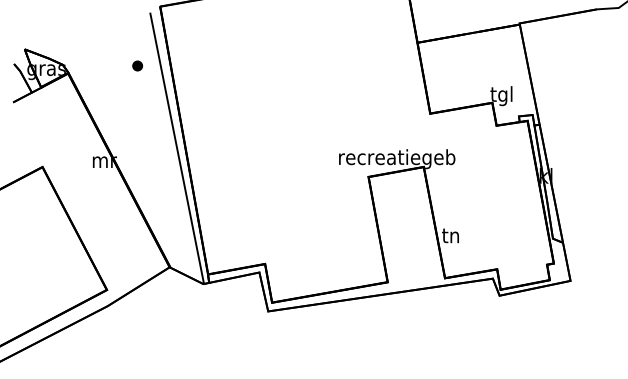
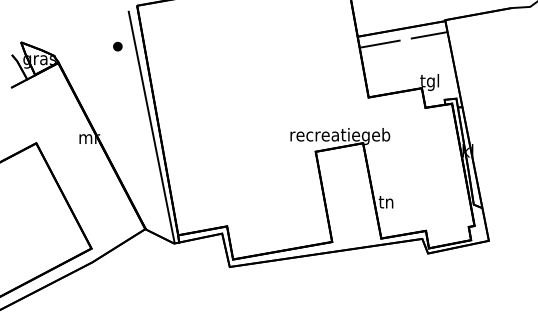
line: (468, 33) -> (403, 39), moved
part: (137, 65) -> (117, 46), moved

